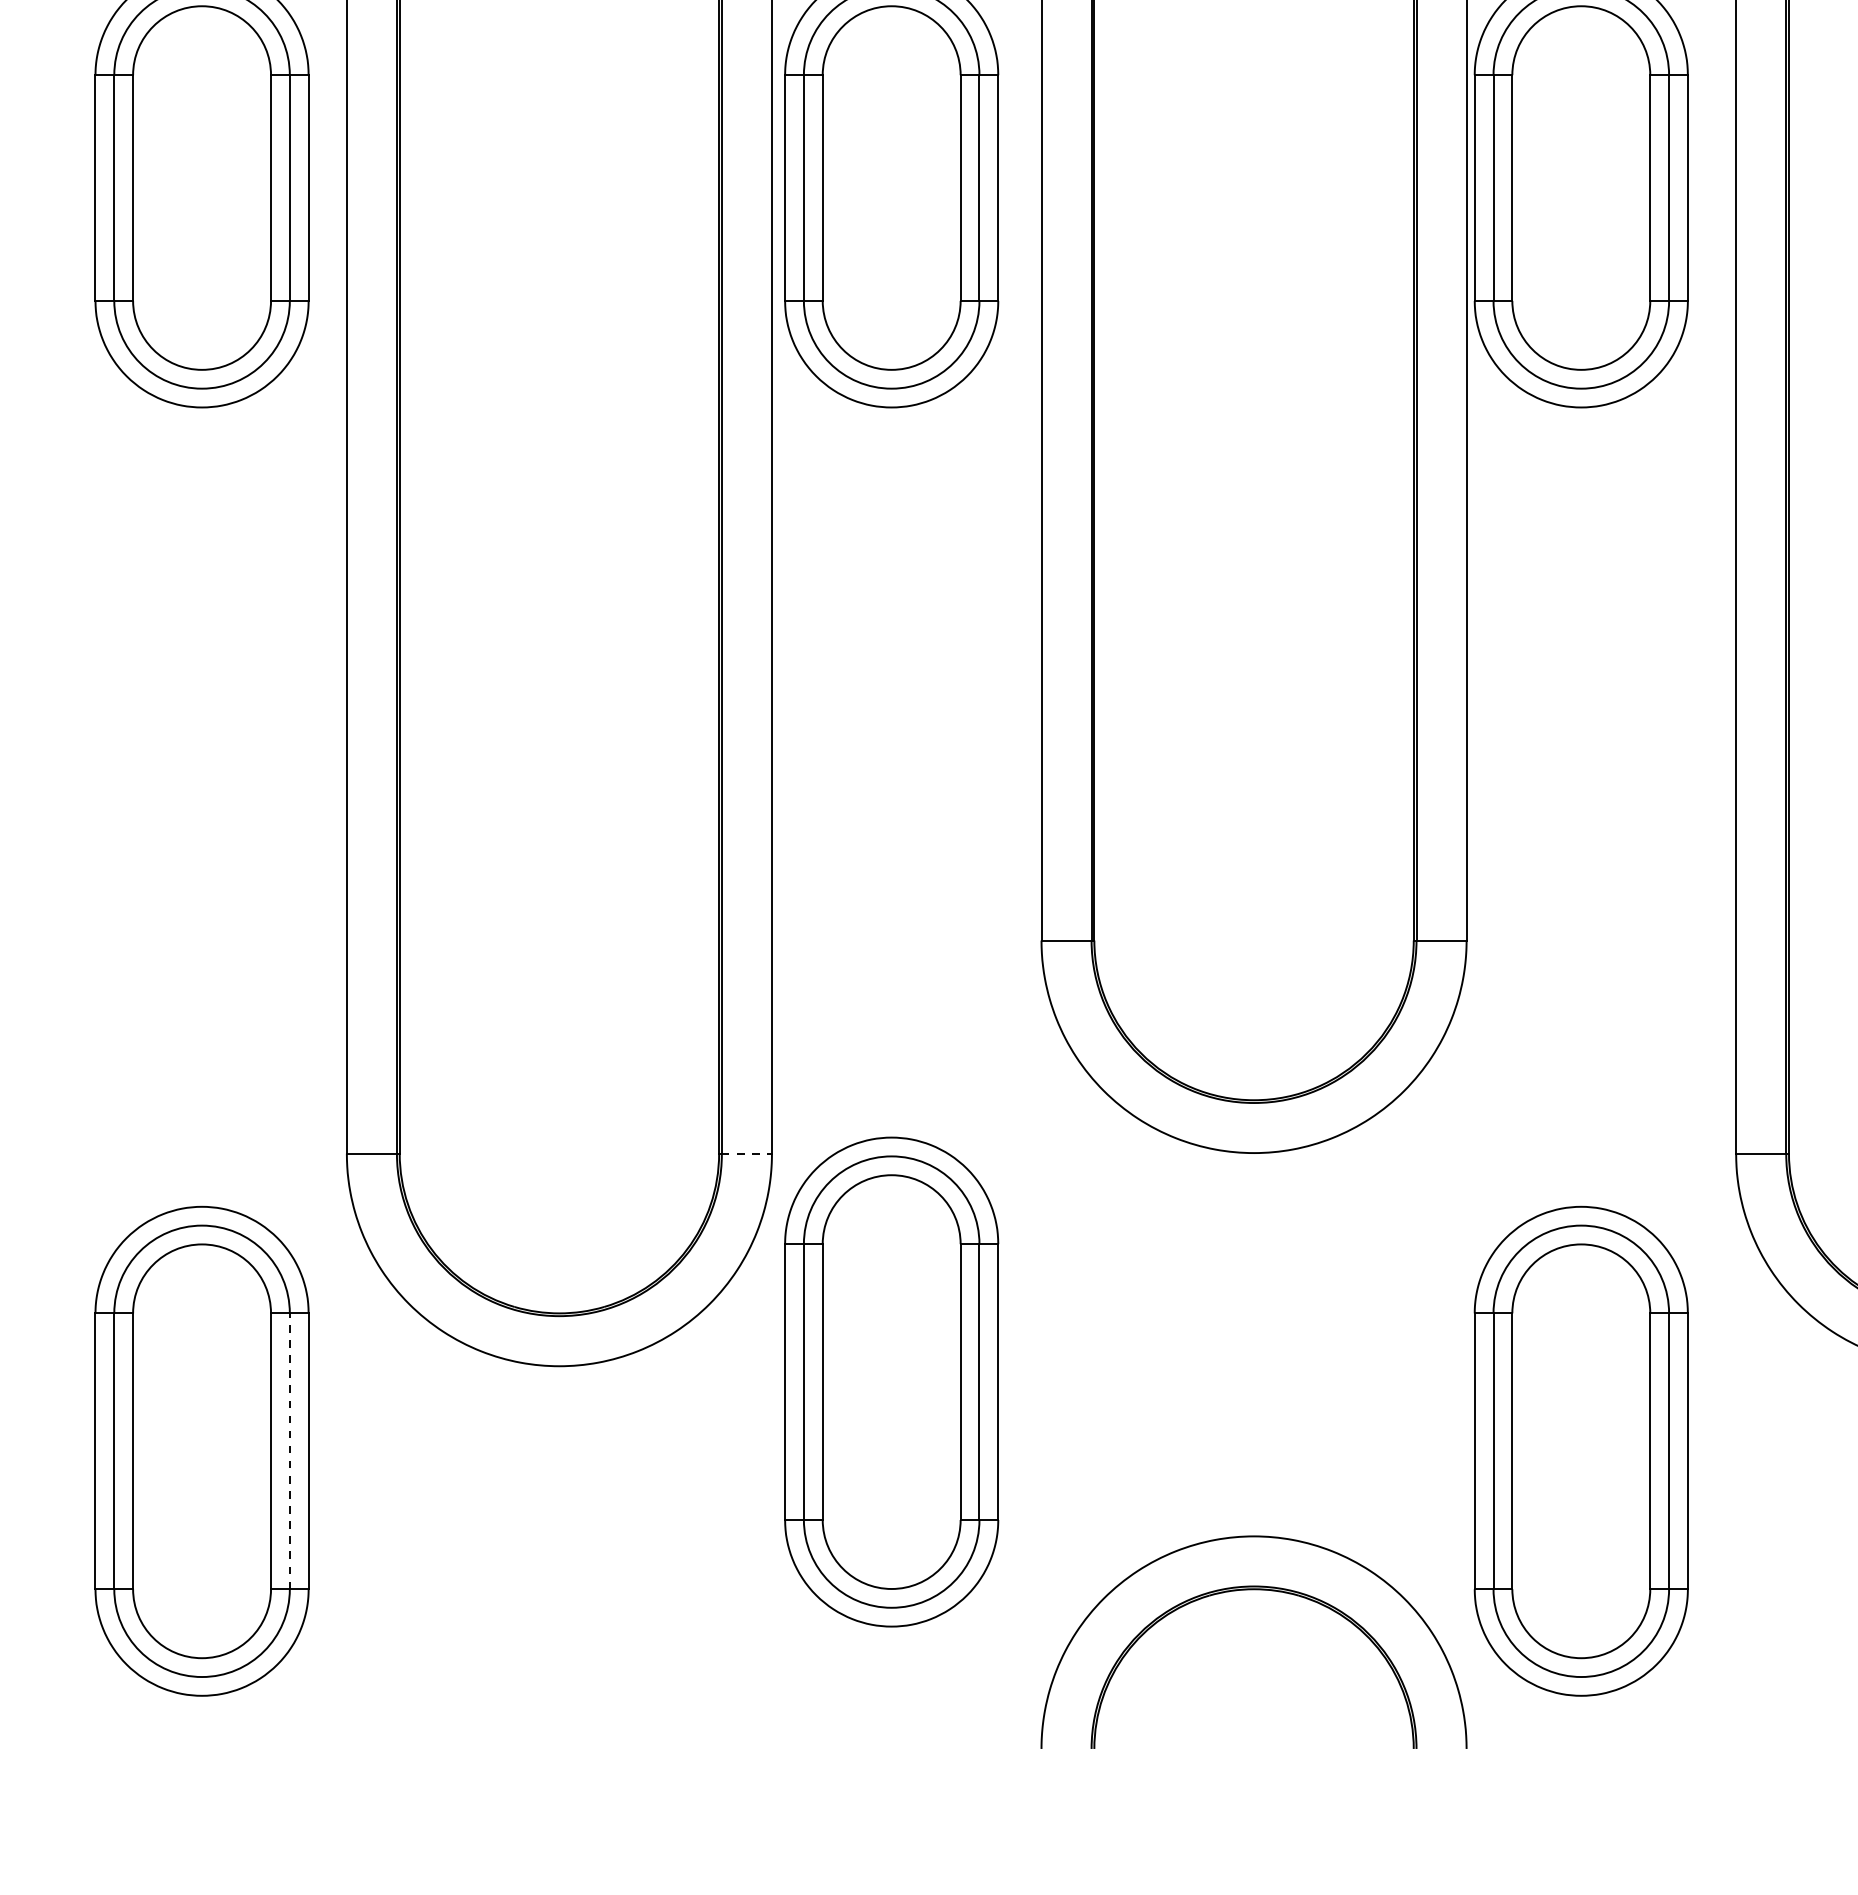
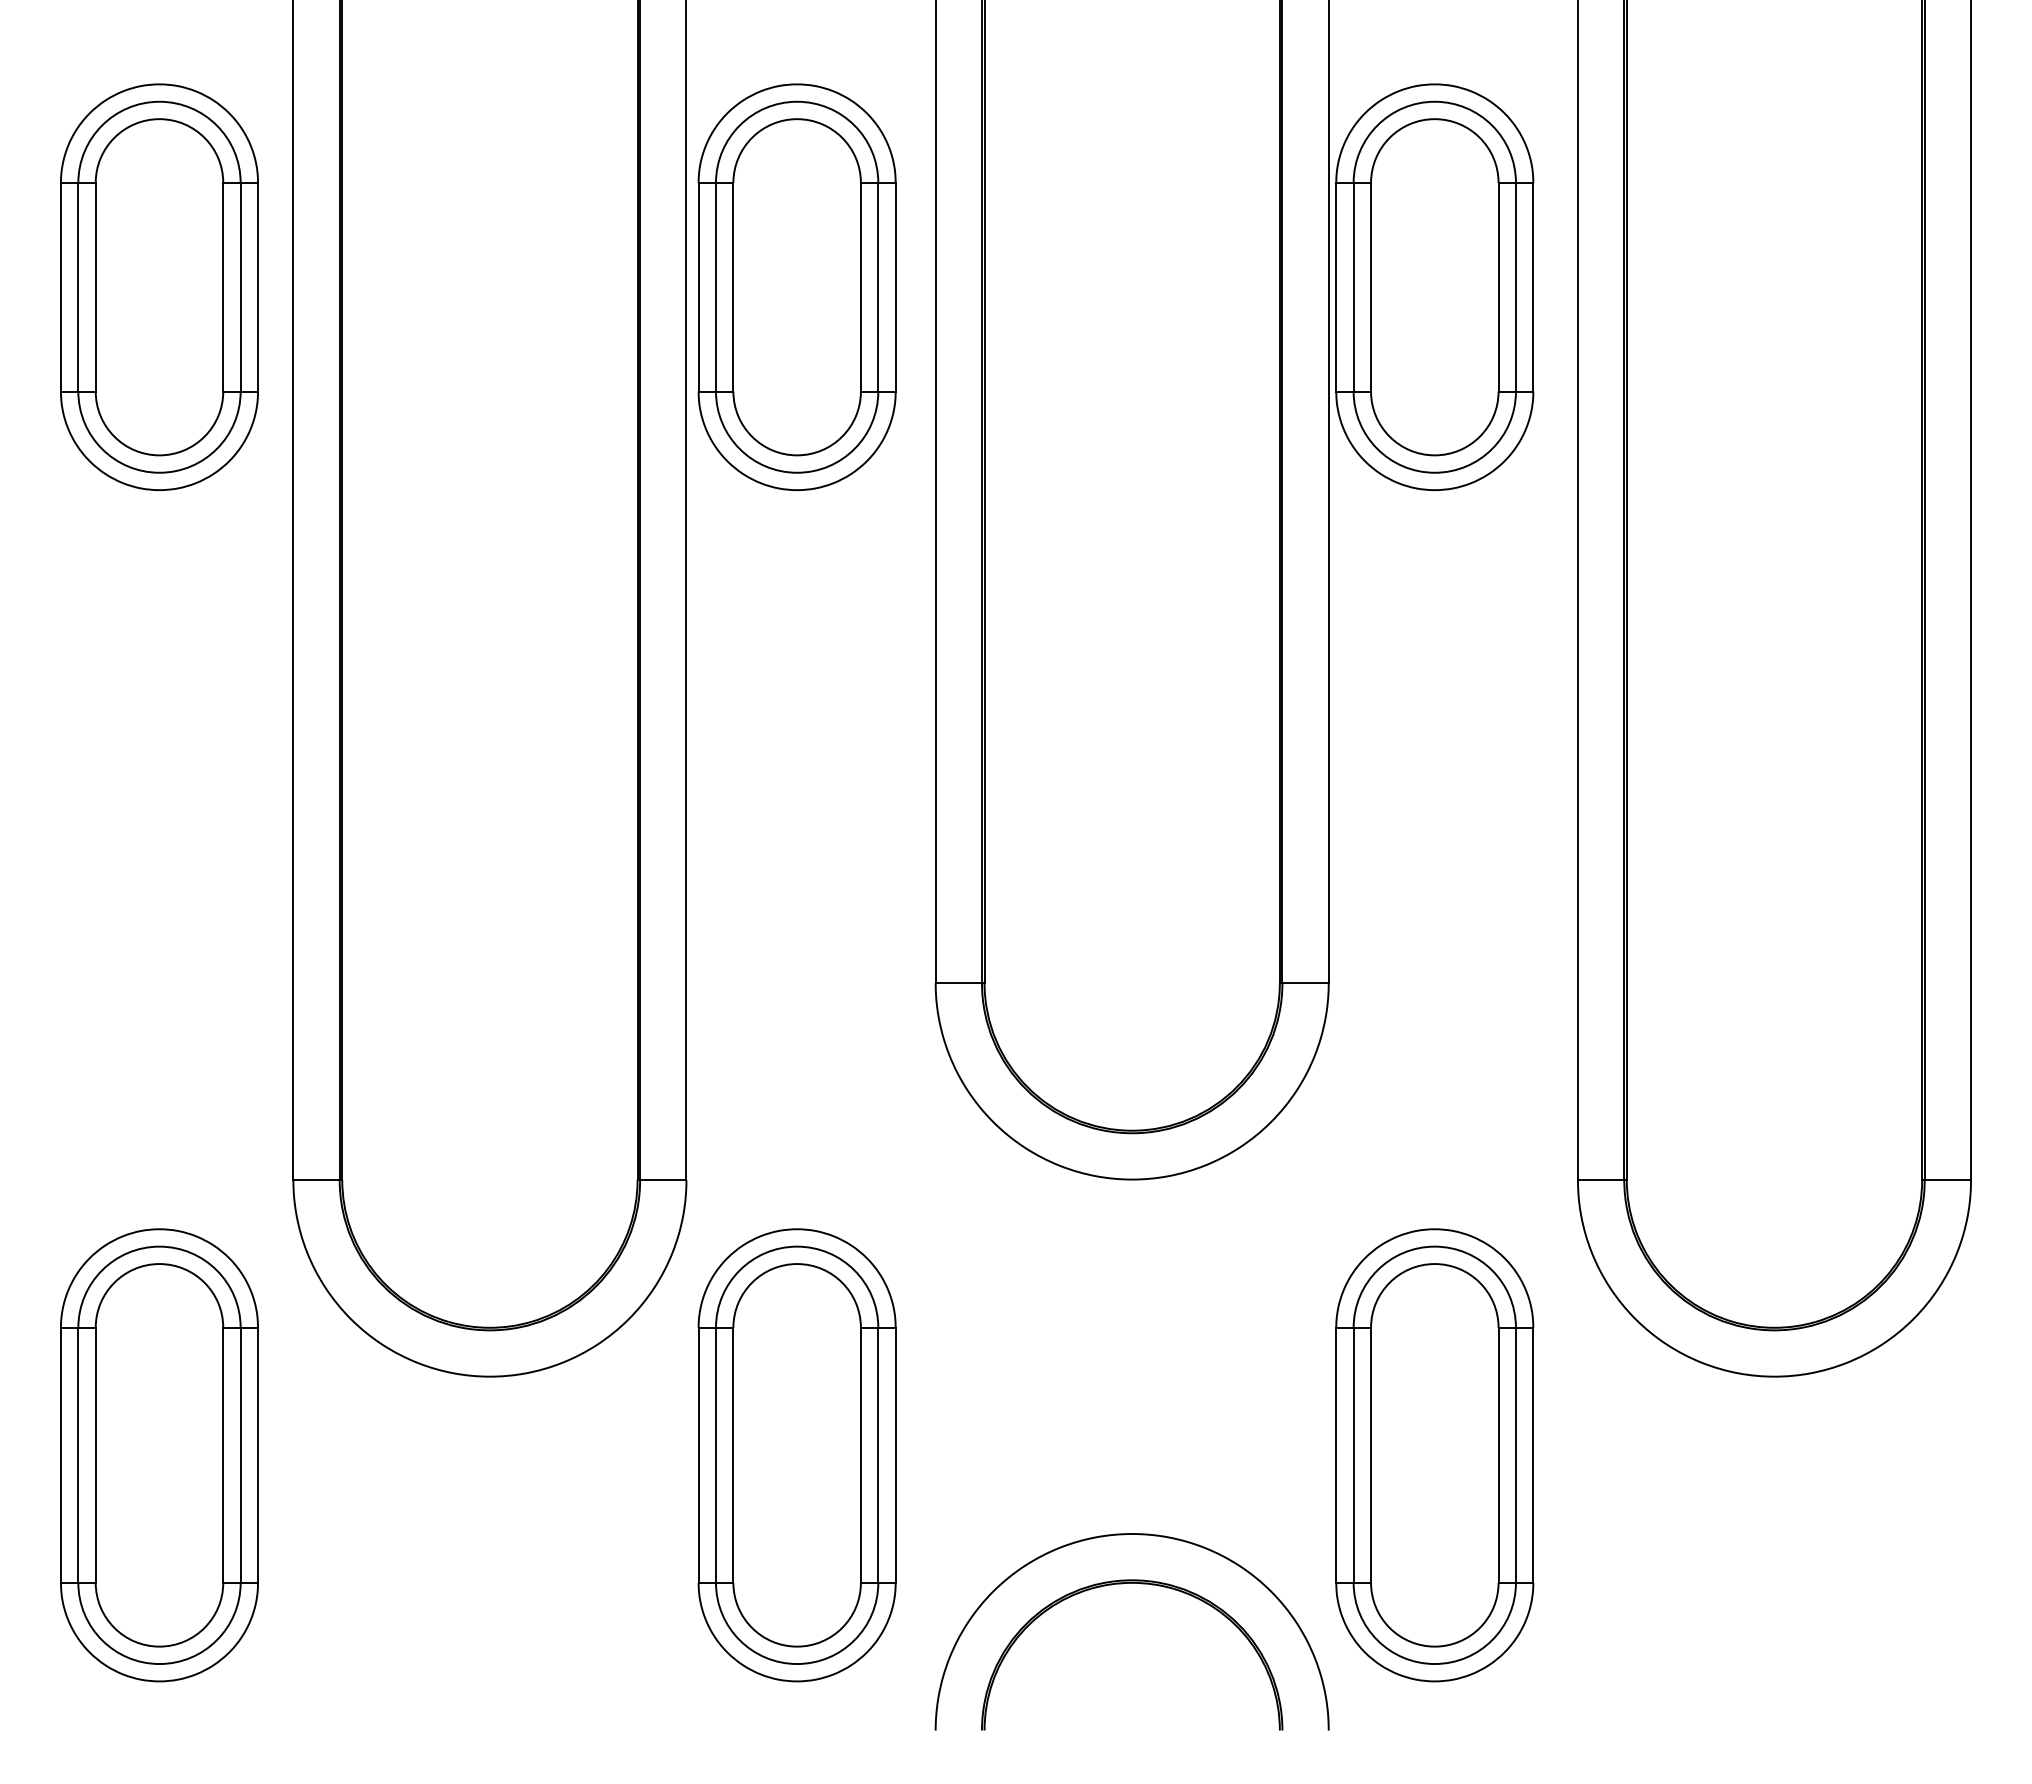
line: (747, 1154) -> (663, 1180), dashed -> solid
part: (890, 1382) -> (796, 1455), moved
line: (289, 1451) -> (240, 1455), dashed -> solid

